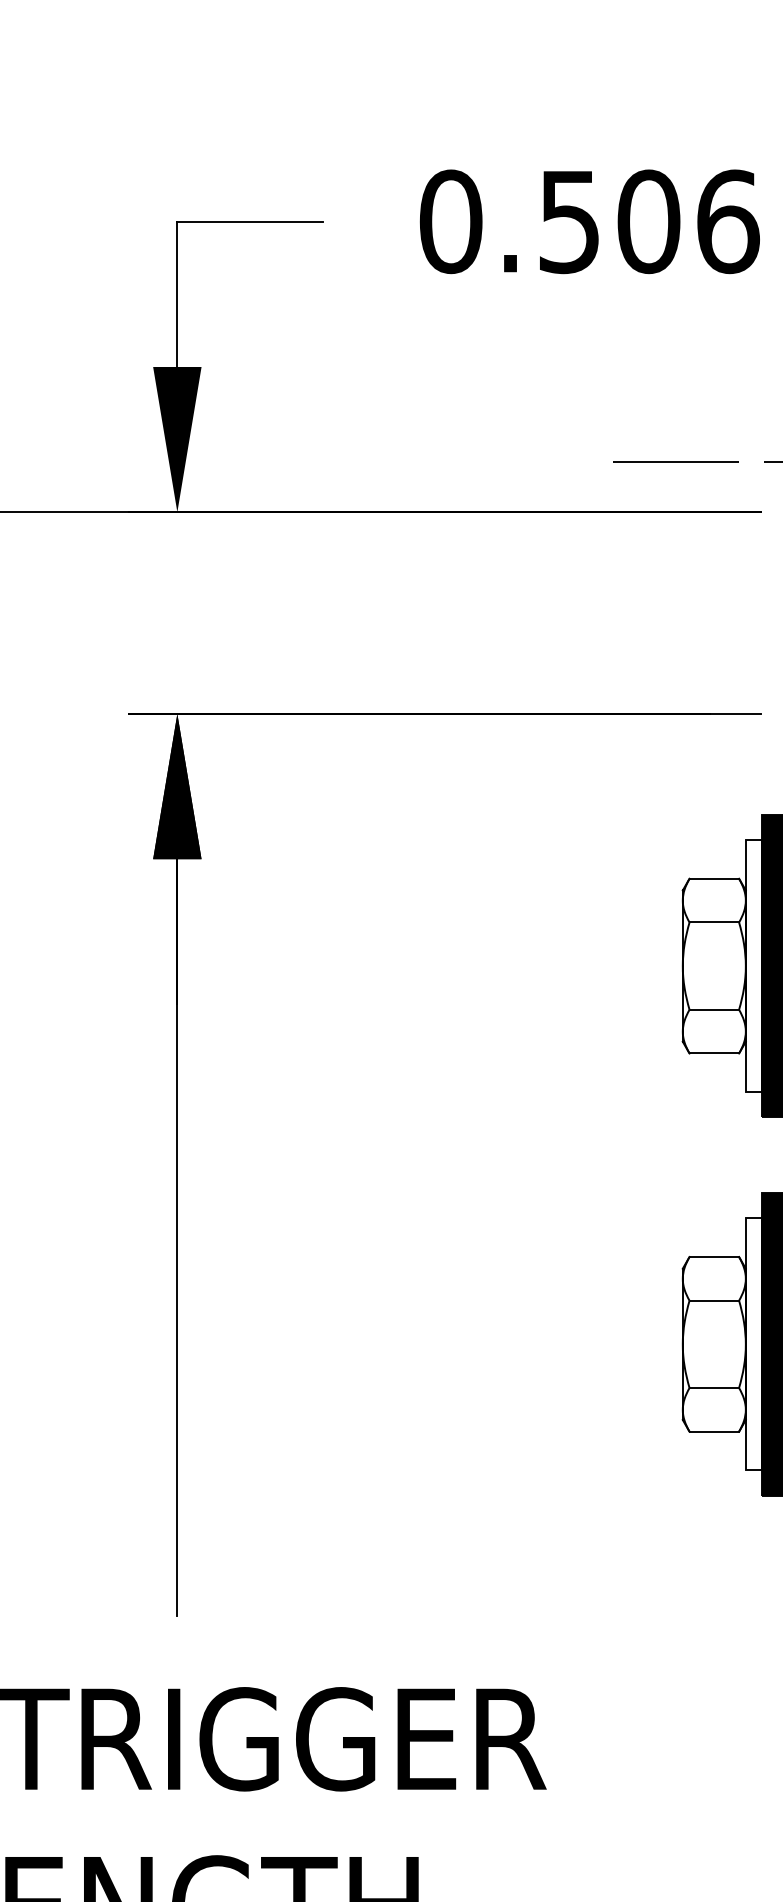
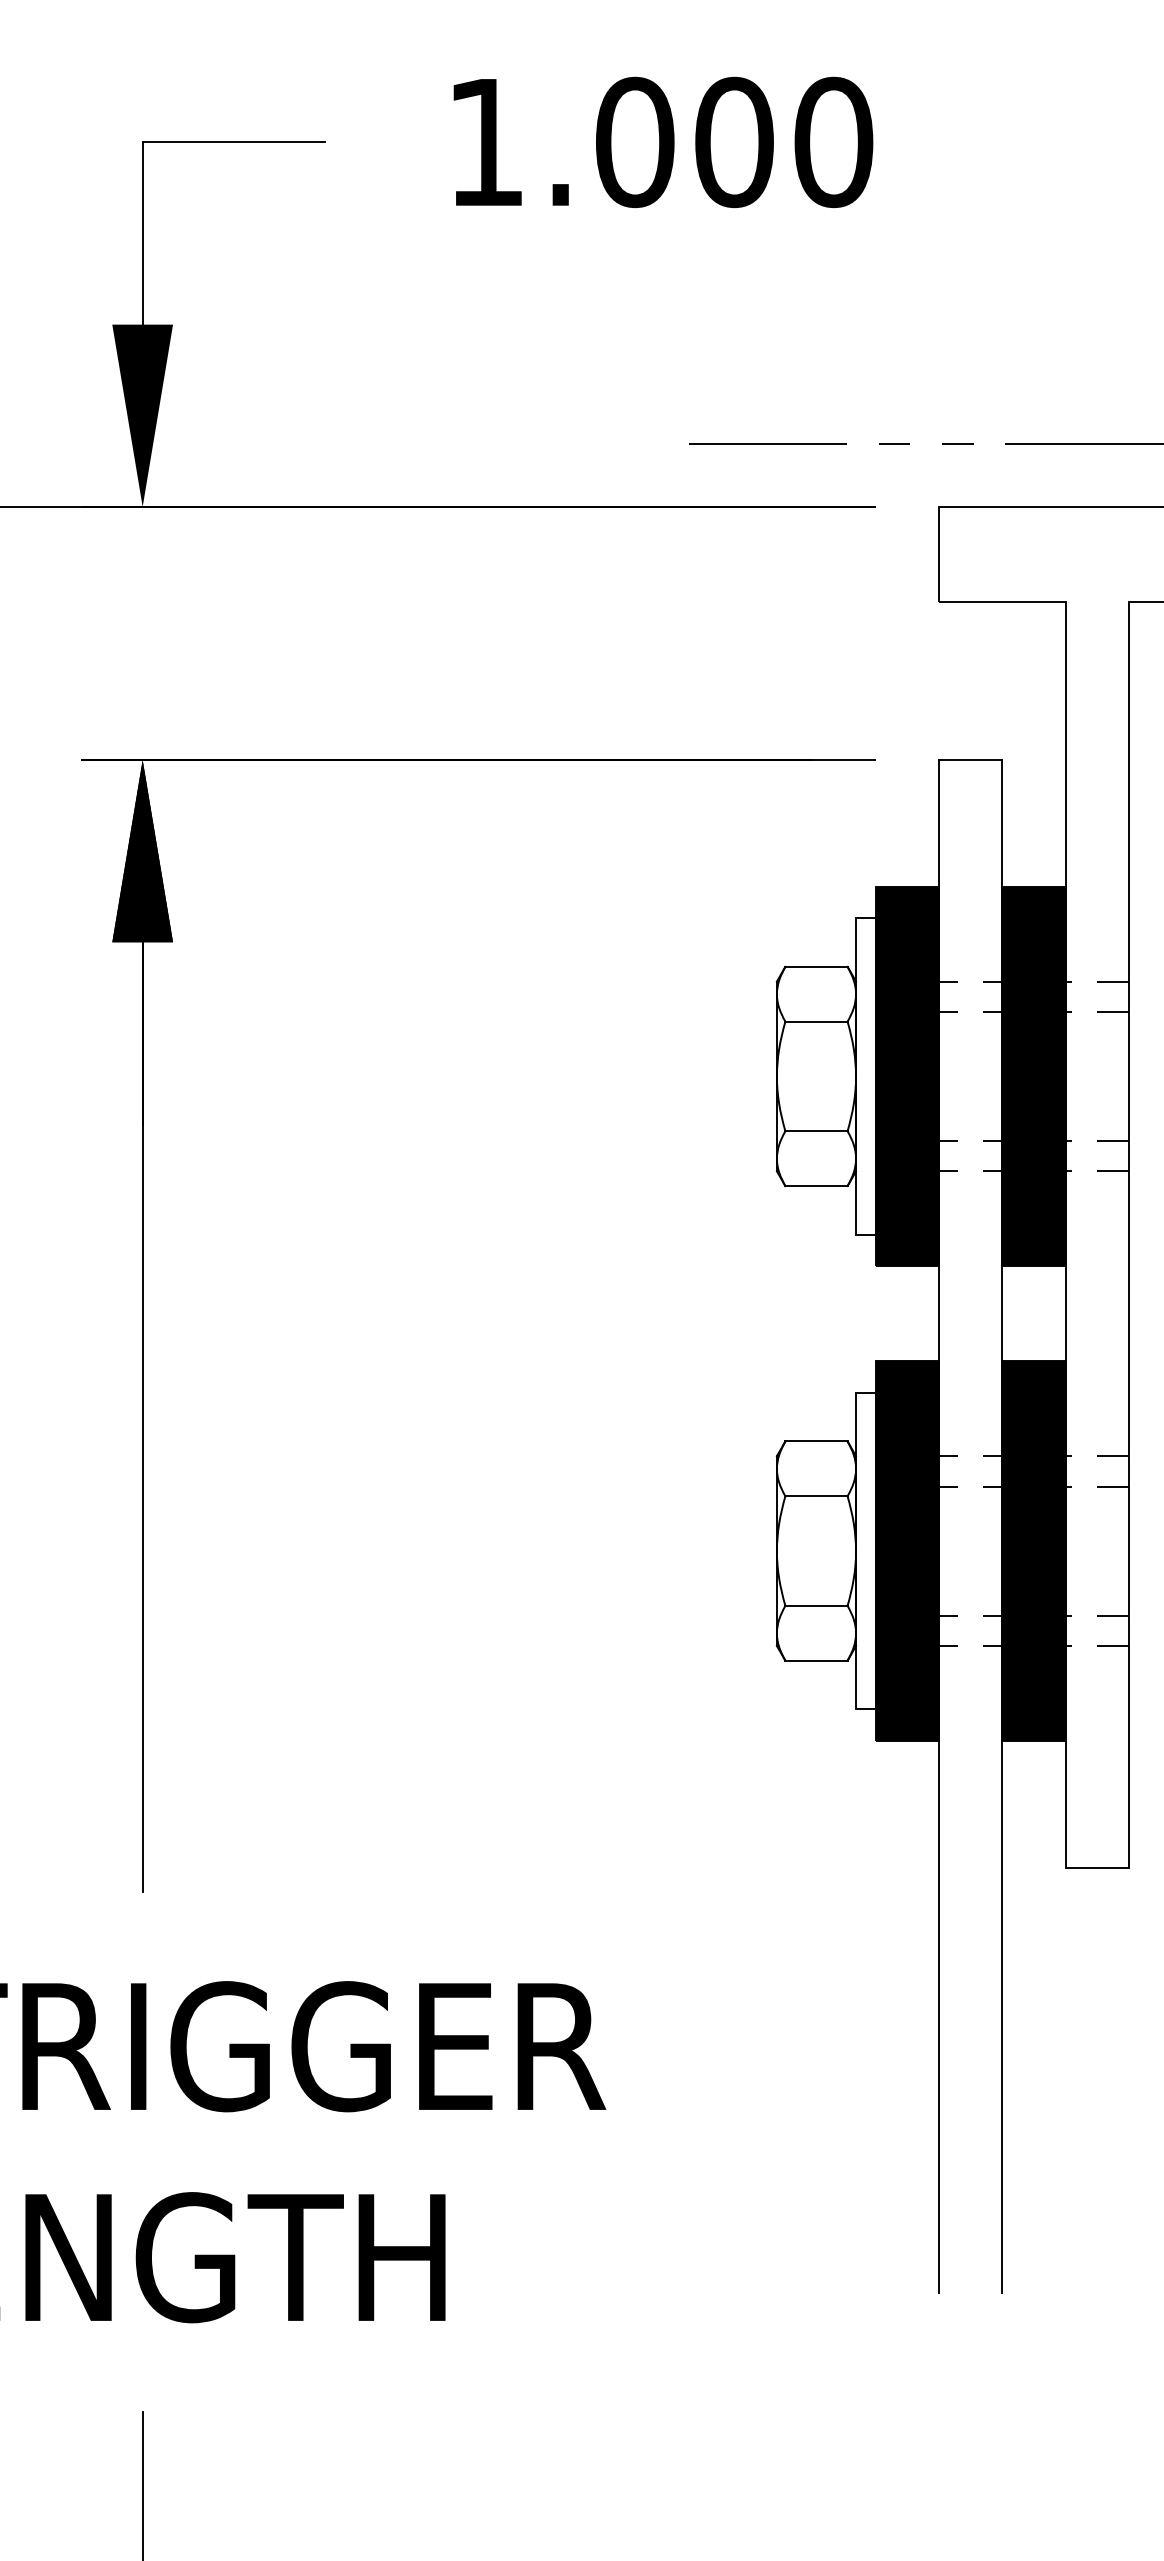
text: (590, 221) -> (660, 142), 0.506 -> 1.000

